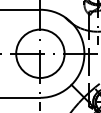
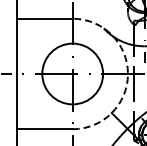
arc: (84, 54) -> (127, 74), solid -> dashed

